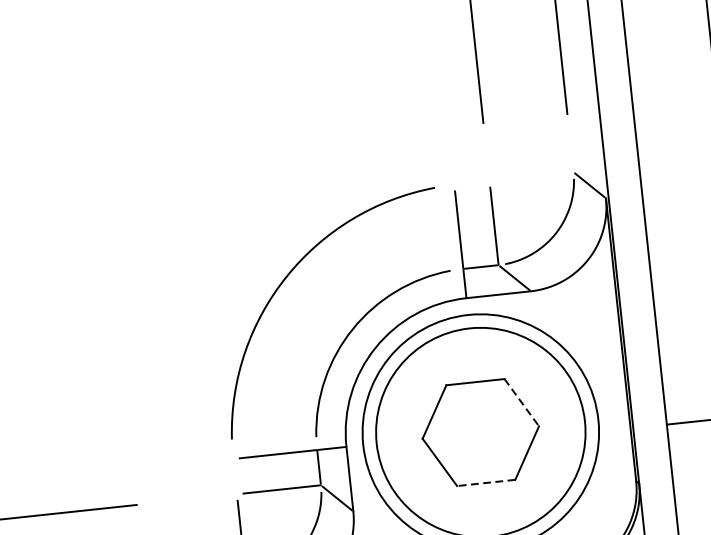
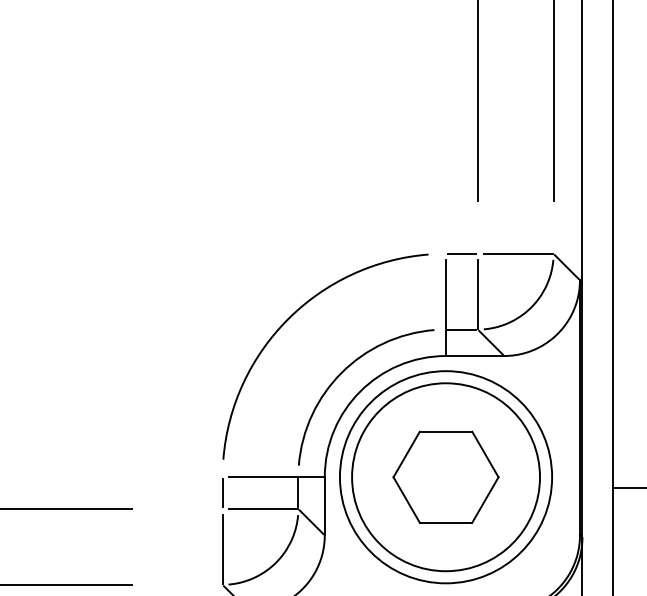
line: (534, 175) -> (518, 253), added
line: (471, 182) -> (461, 253), added
line: (521, 402) -> (485, 454), dashed -> solid
line: (234, 475) -> (222, 492), added
line: (485, 482) -> (445, 522), dashed -> solid

